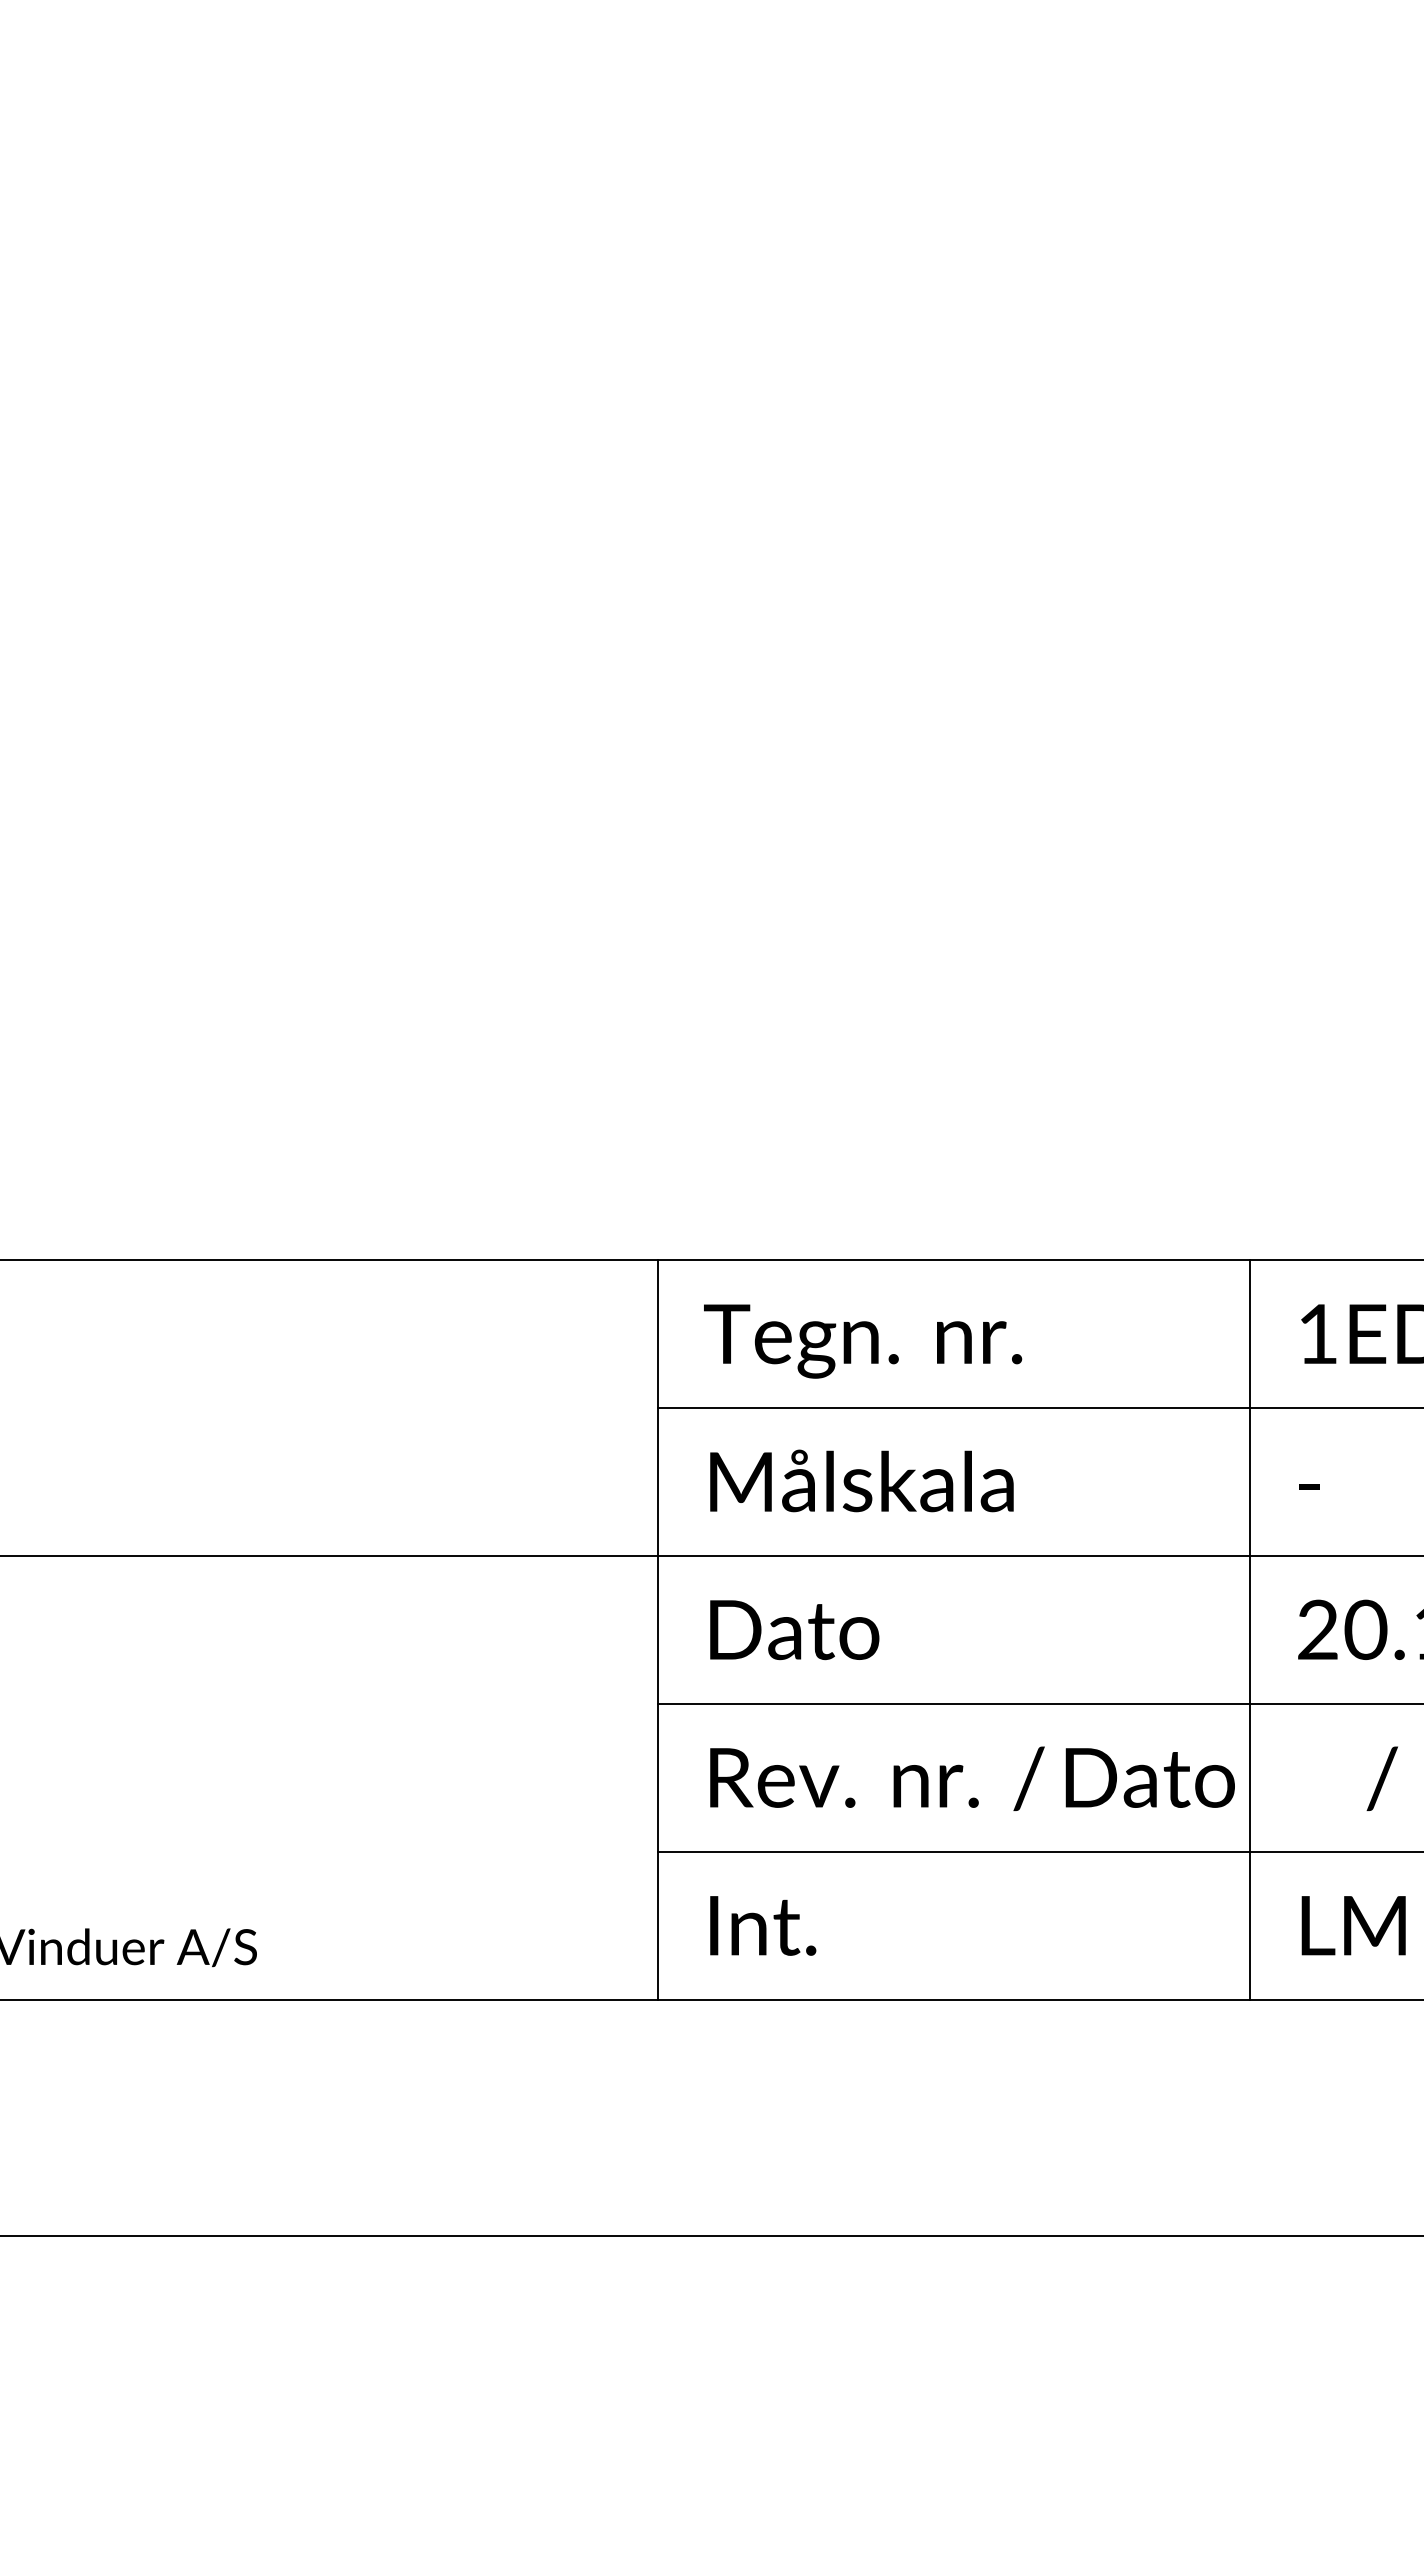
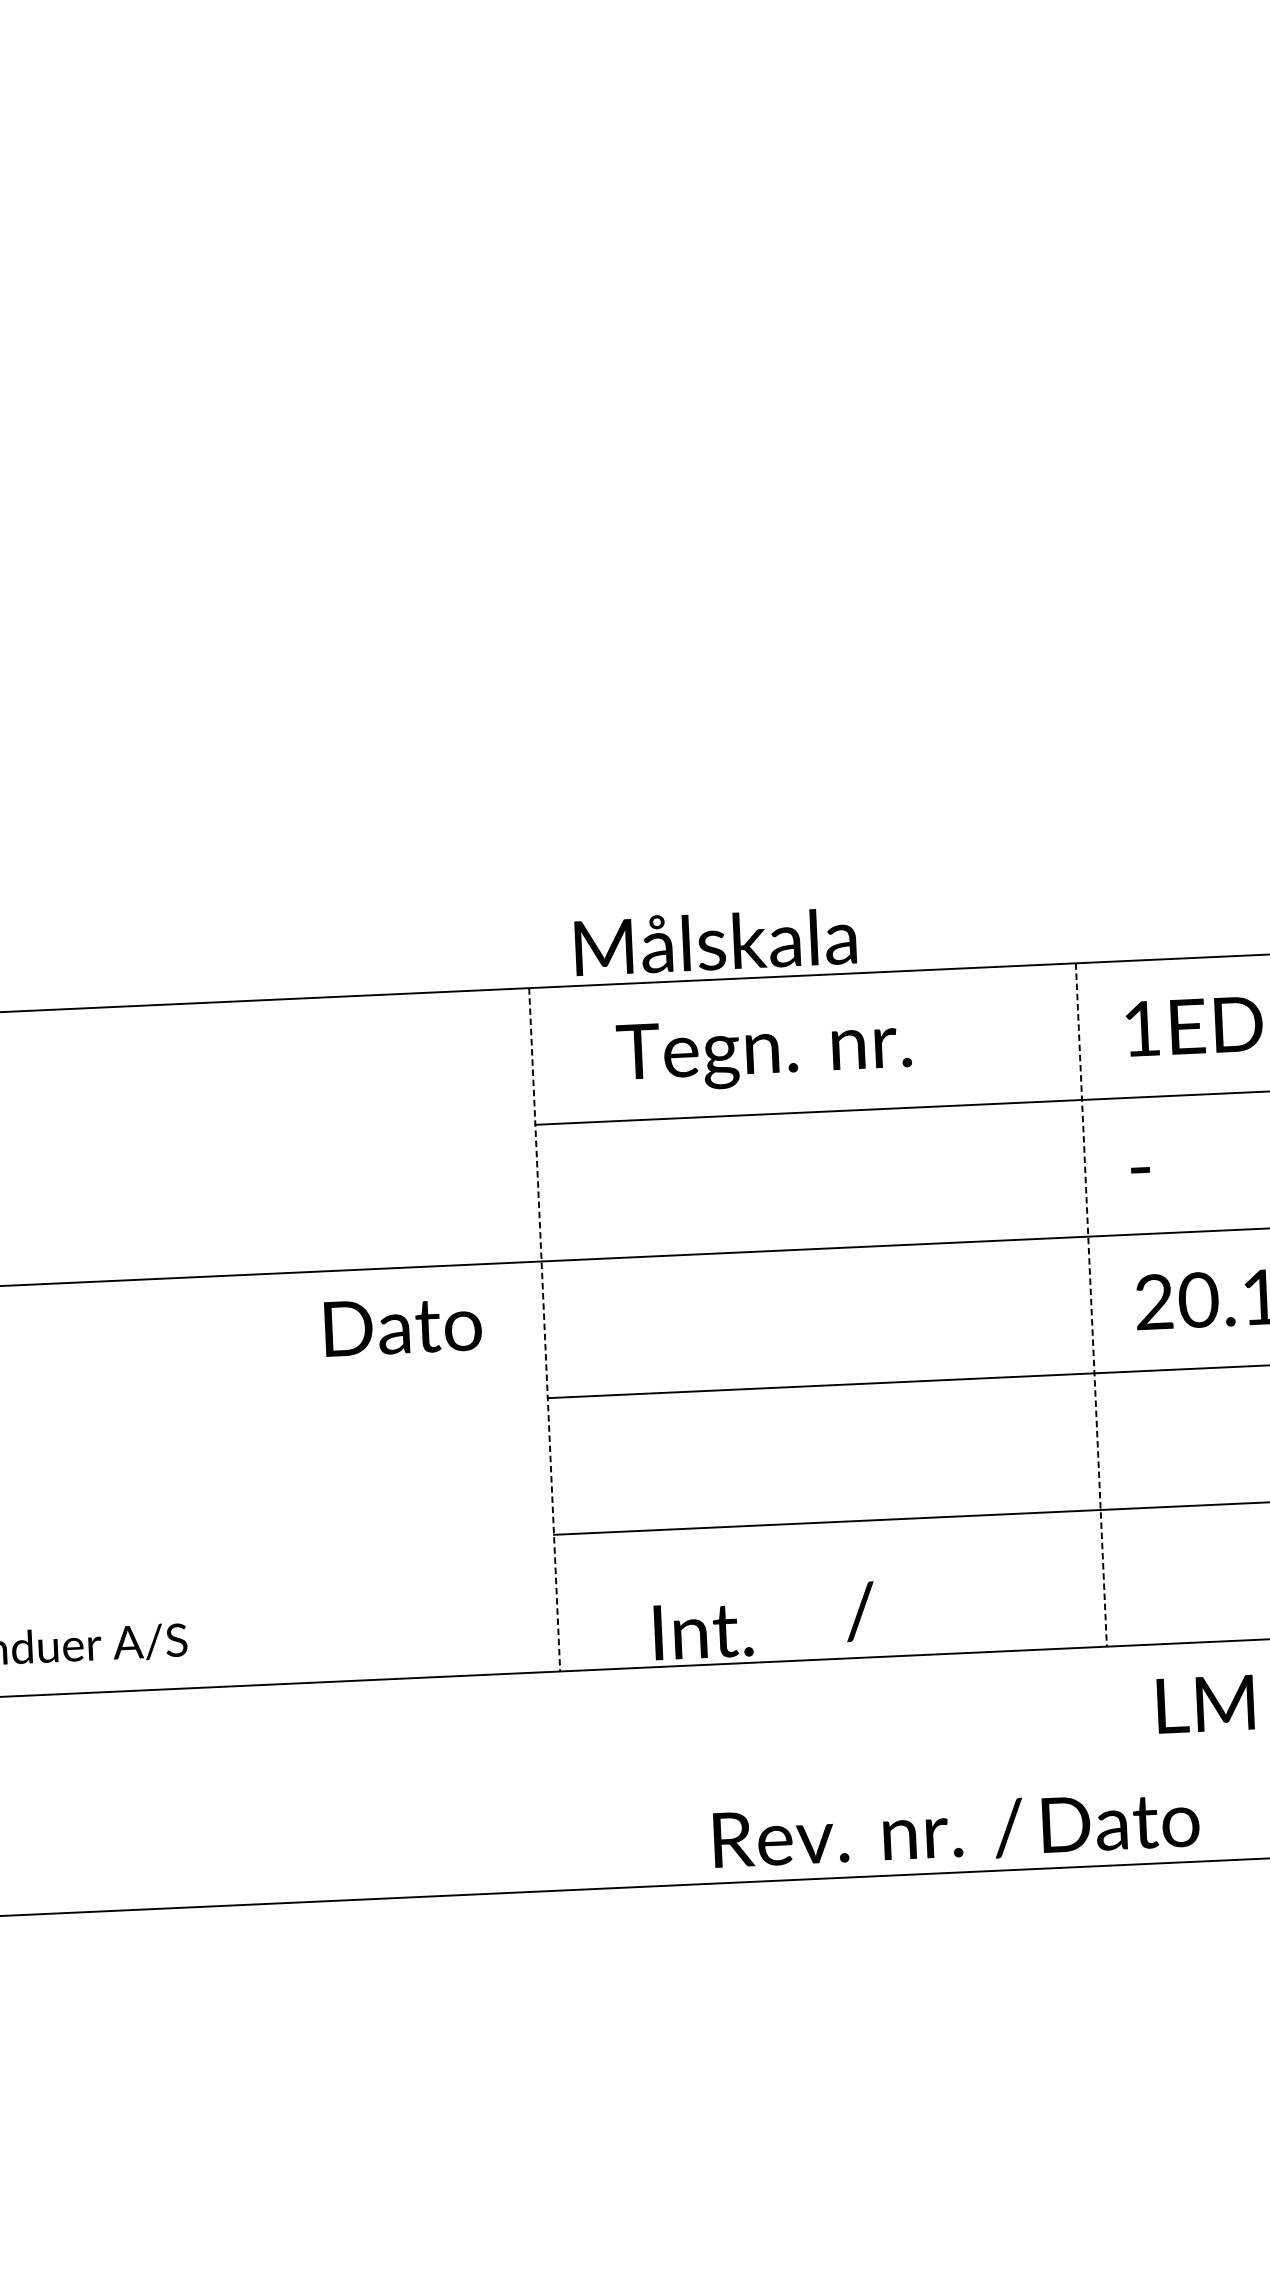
text: (863, 1341) -> (764, 1052), moved
text: (861, 1480) -> (715, 941), moved
line: (658, 1629) -> (544, 1329), solid -> dashed
line: (1249, 1629) -> (1091, 1304), solid -> dashed
text: (794, 1630) -> (403, 1326), moved
text: (972, 1778) -> (956, 1830), moved
text: (1381, 1778) -> (859, 1611), moved
text: (763, 1925) -> (703, 1630), moved
text: (1353, 1925) -> (1205, 1704), moved

